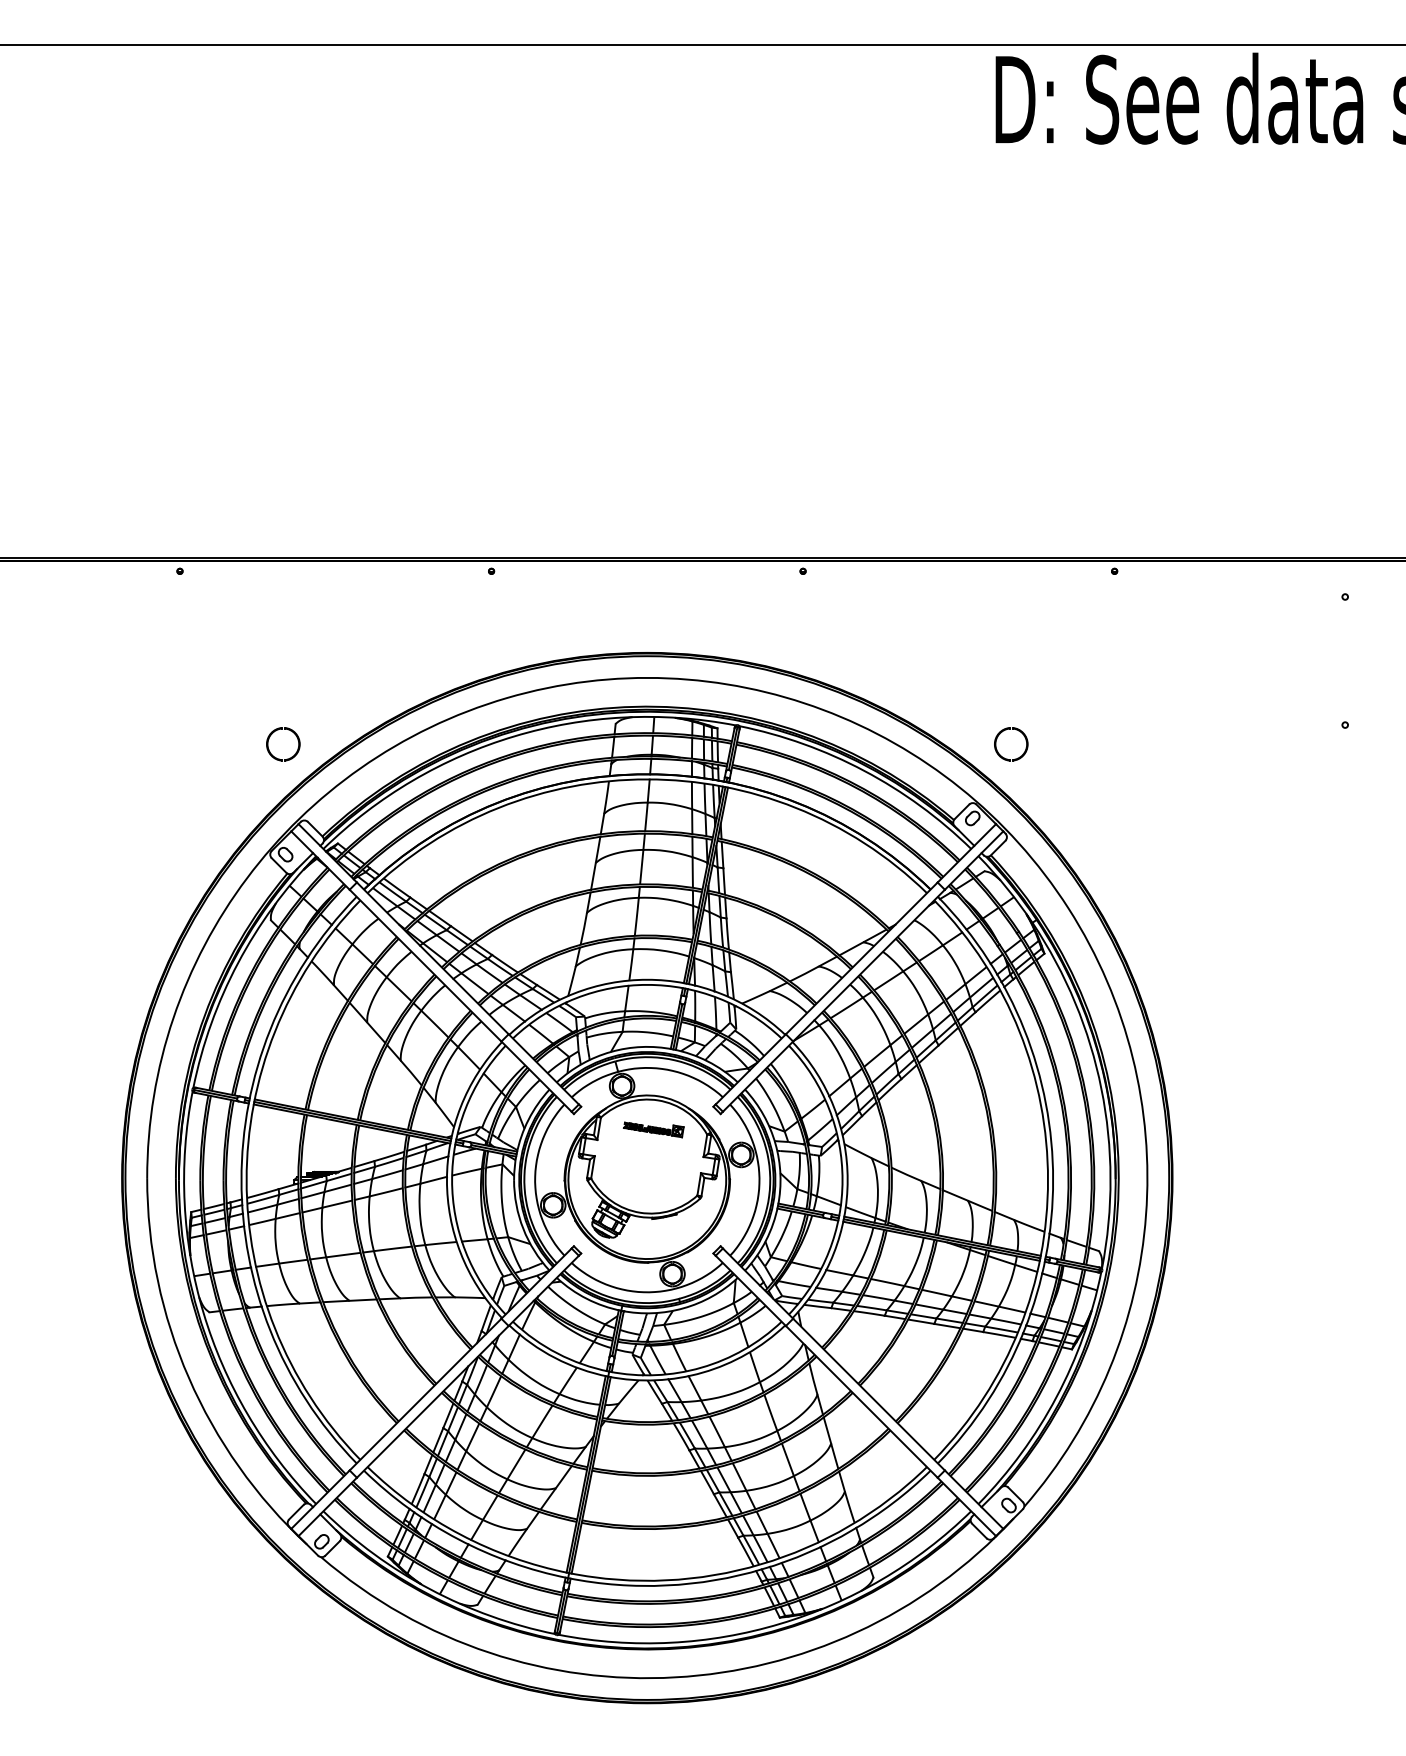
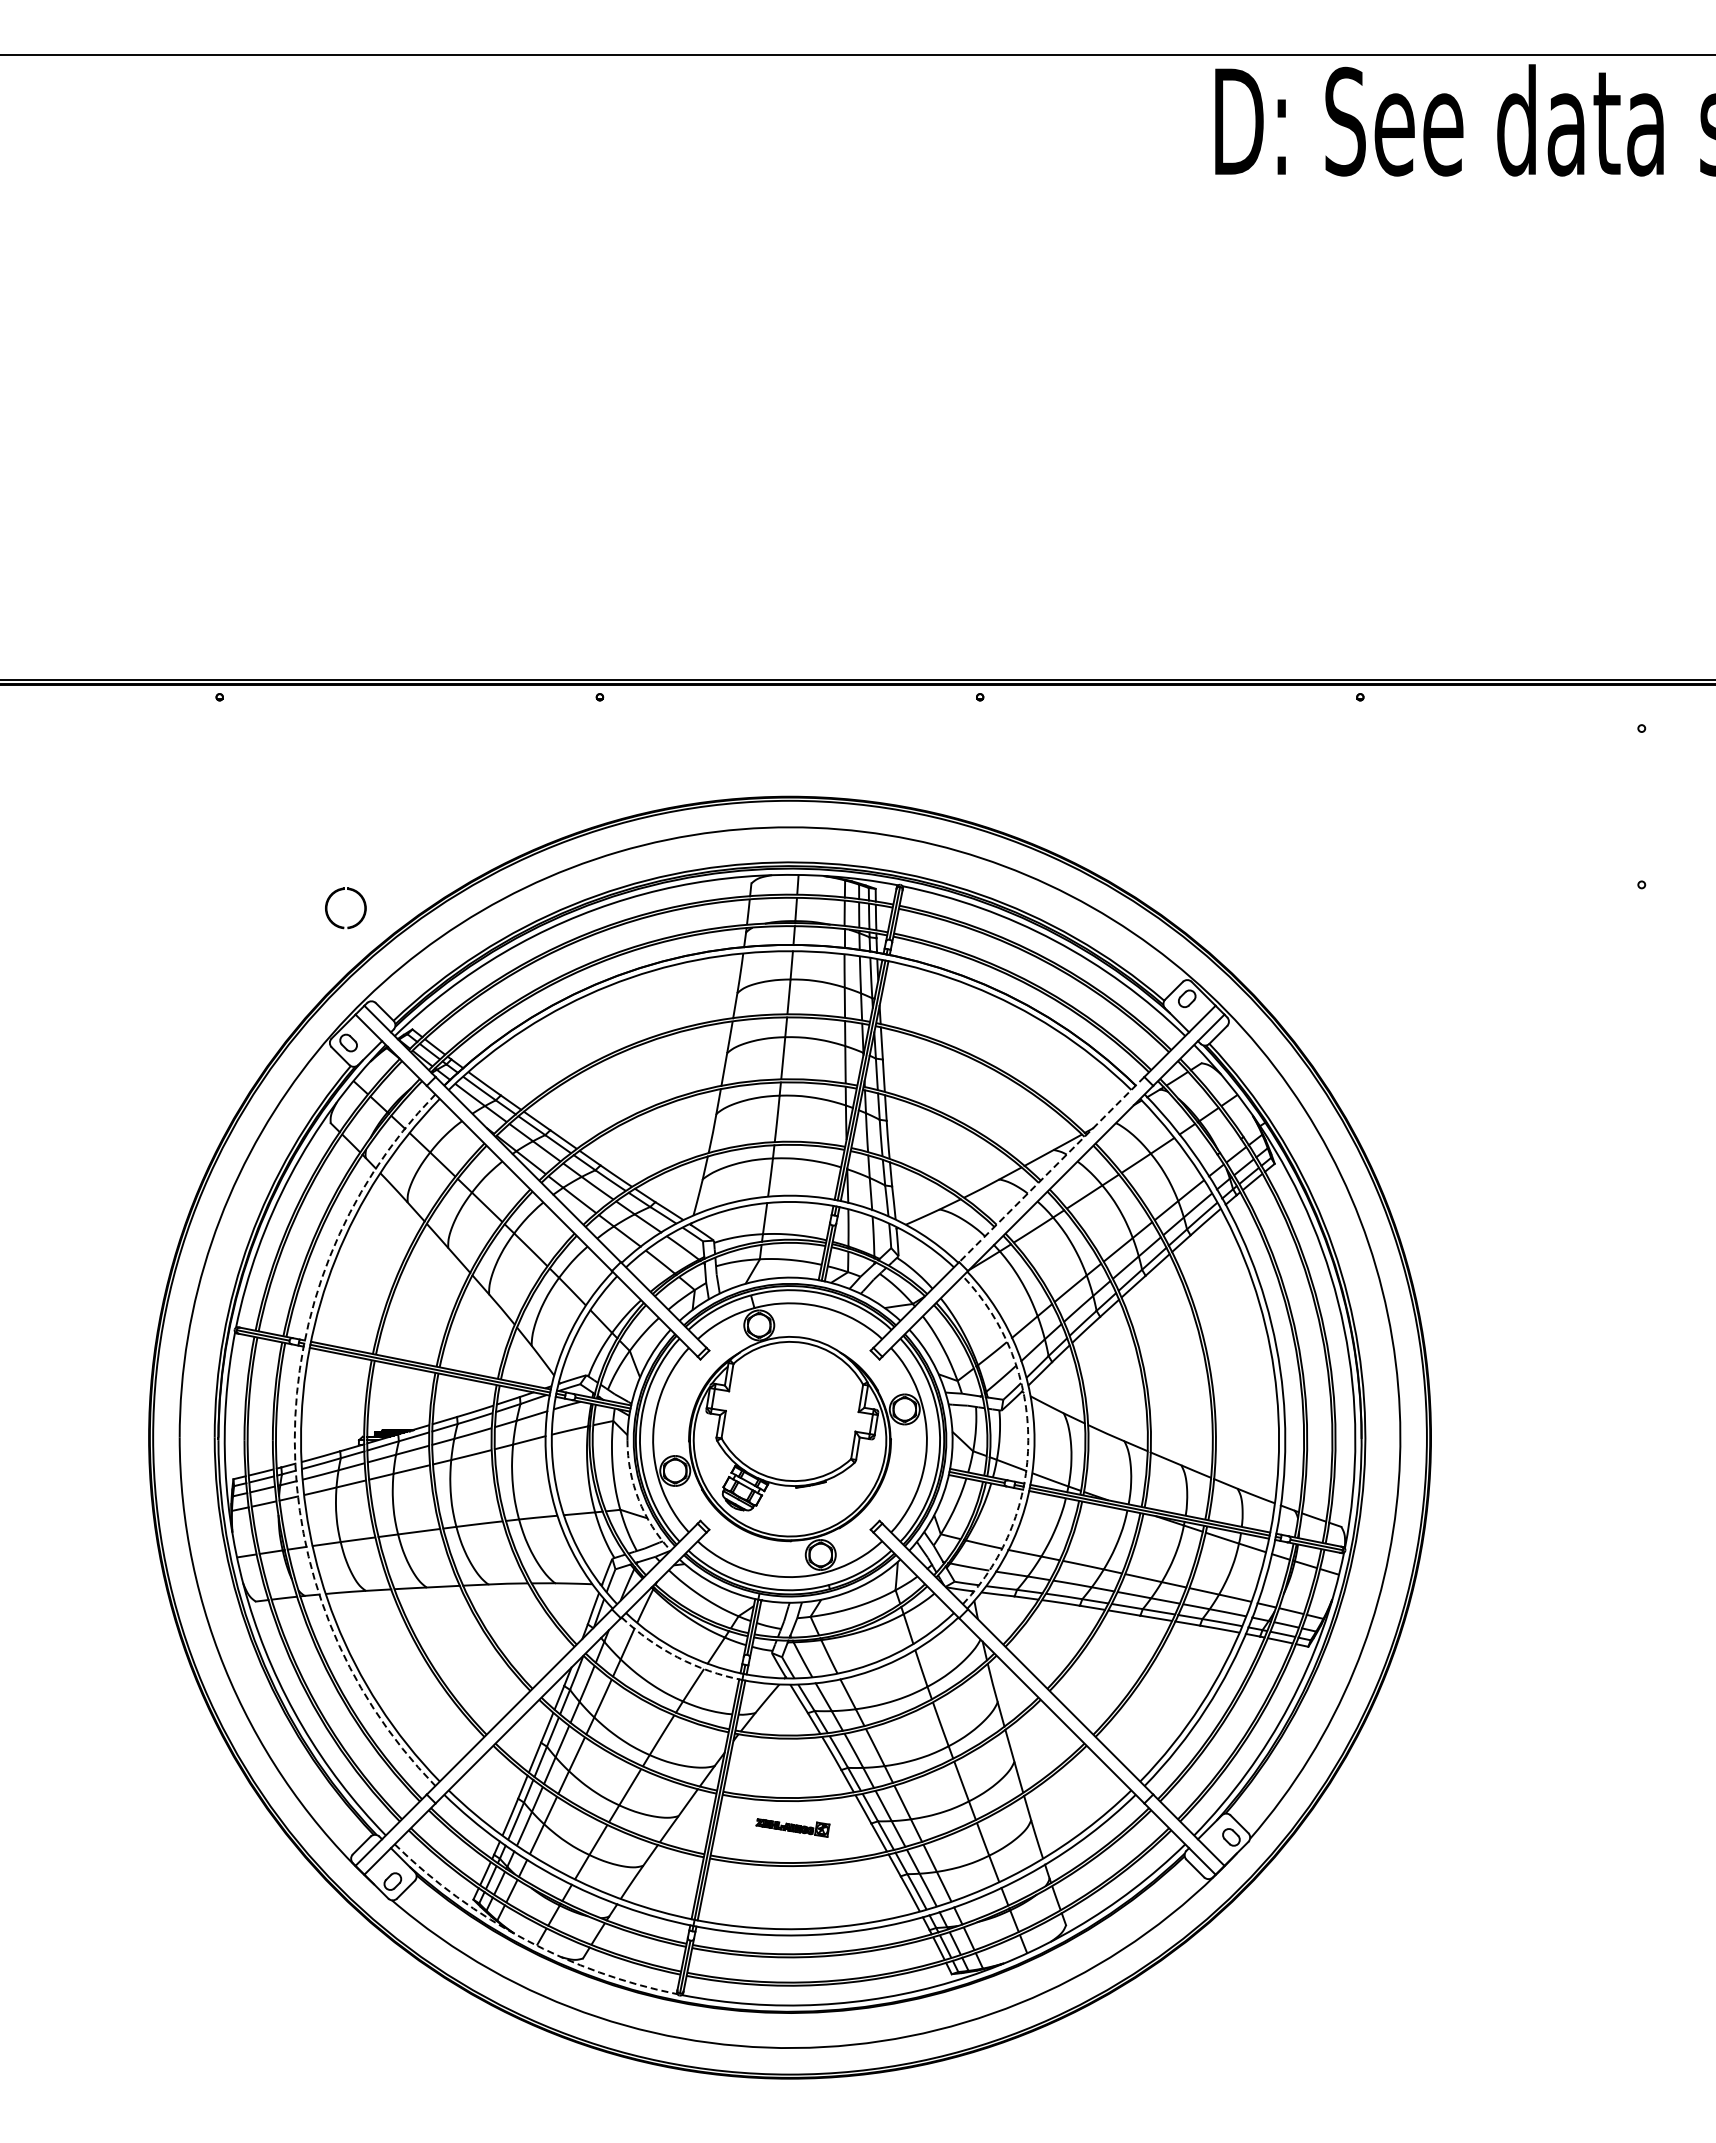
part: (1022, 753) -> (1248, 919), removed
line: (861, 958) -> (1051, 1169), solid -> dashed
part: (653, 1129) -> (792, 1827), moved
arc: (241, 1180) -> (294, 1440), solid -> dashed
arc: (842, 1180) -> (1028, 1440), solid -> dashed
arc: (523, 1228) -> (638, 1499), solid -> dashed
arc: (555, 1358) -> (677, 1657), solid -> dashed
arc: (430, 1589) -> (525, 1939), solid -> dashed

